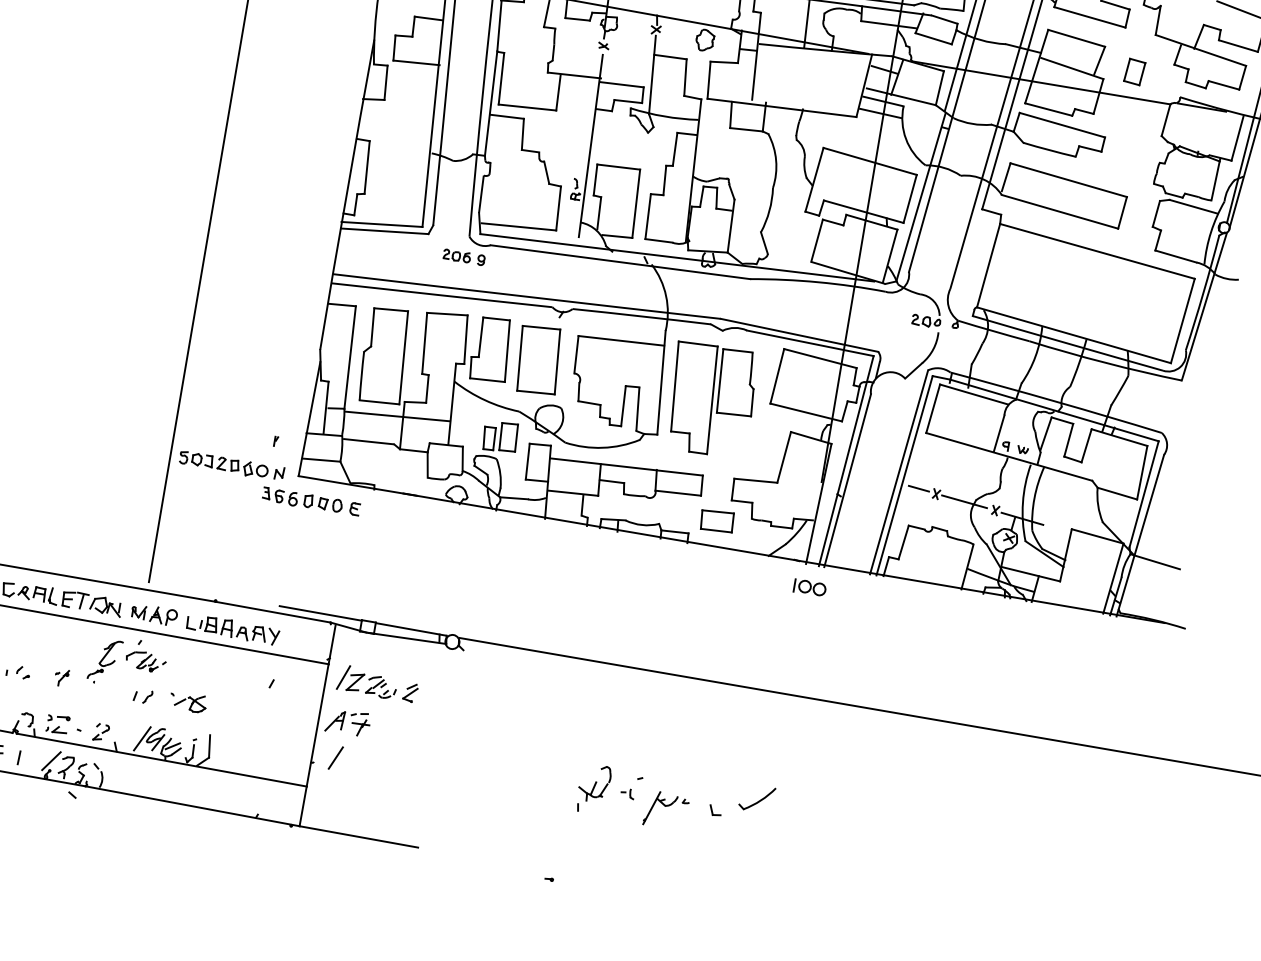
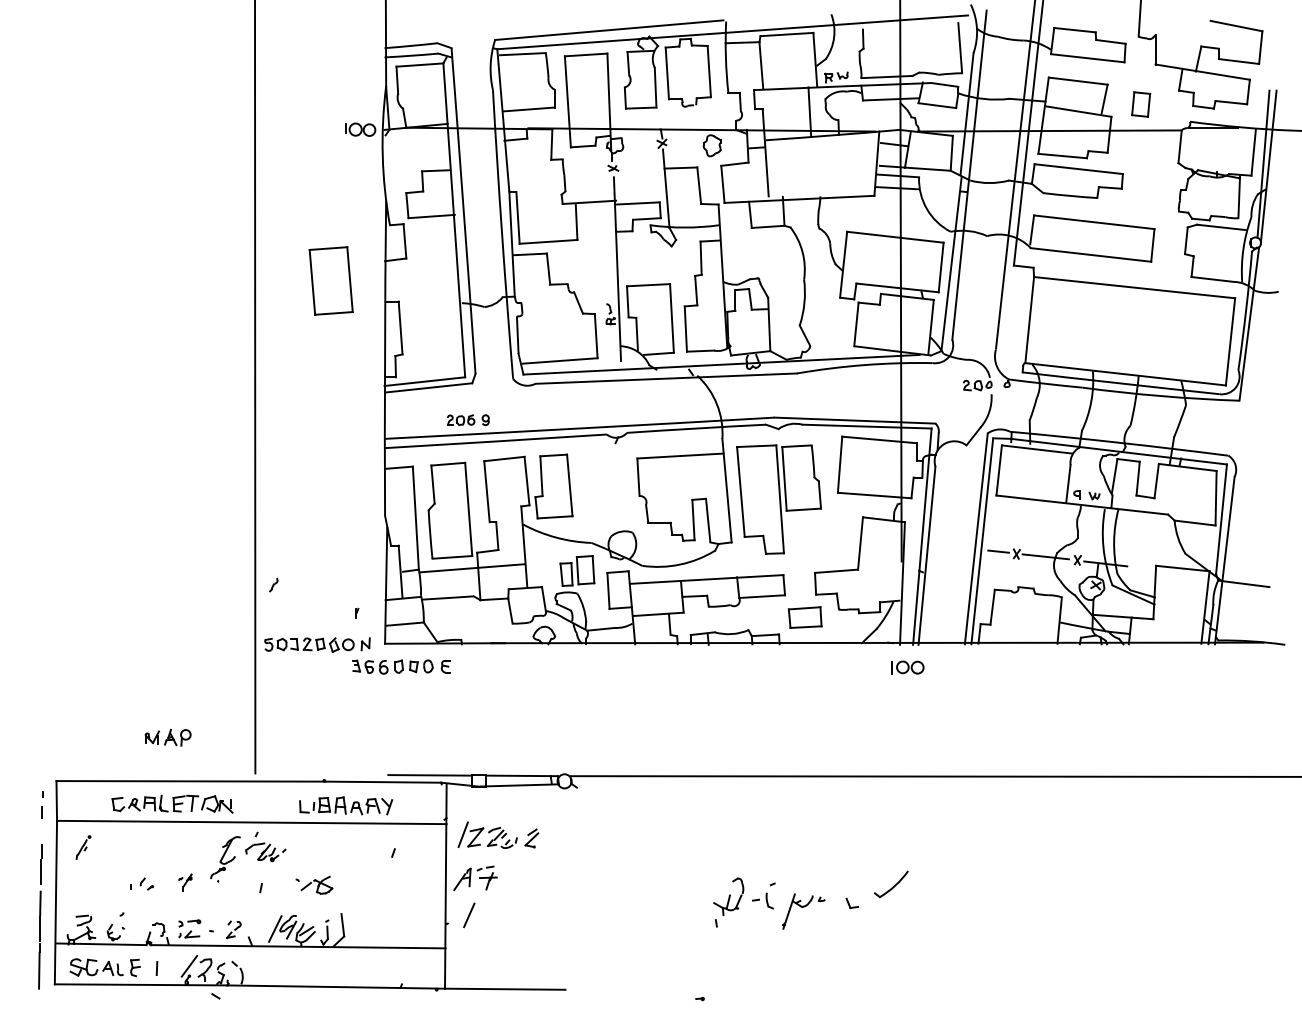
part: (464, 256) -> (468, 419), moved
part: (538, 359) -> (330, 280), moved
part: (153, 614) -> (167, 737), moved
part: (147, 696) -> (273, 584), moved
part: (627, 793) -> (762, 901), size x1.6

